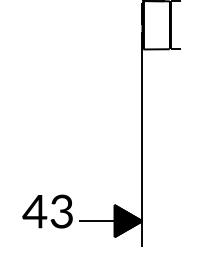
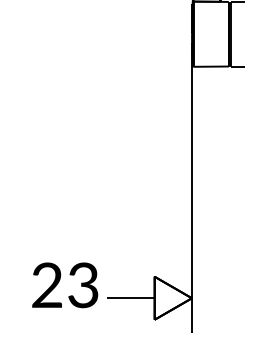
text: (34, 211) -> (46, 285), 43 -> 23
fill: (128, 221) -> (173, 298), removed

